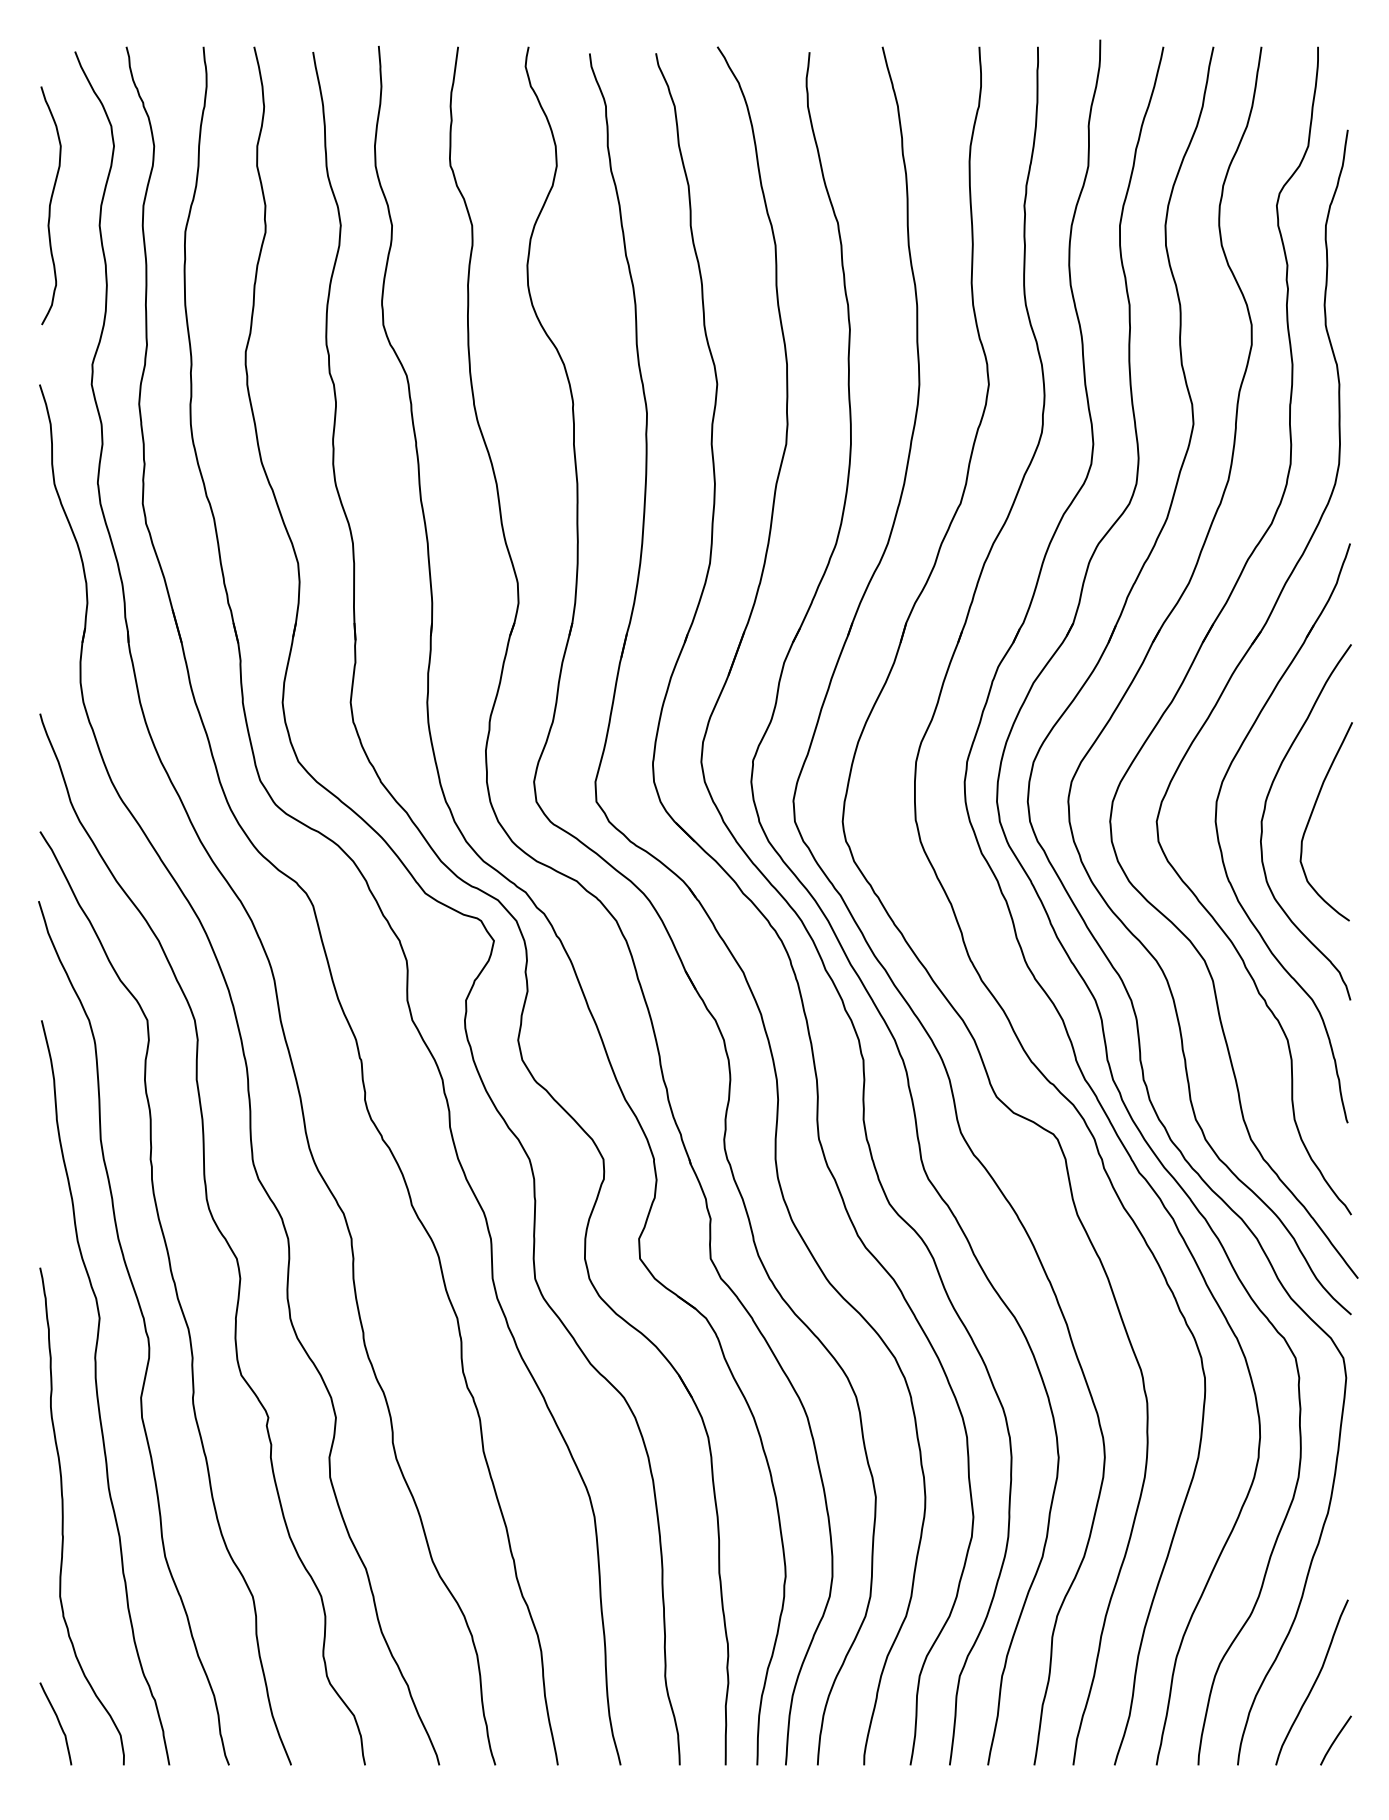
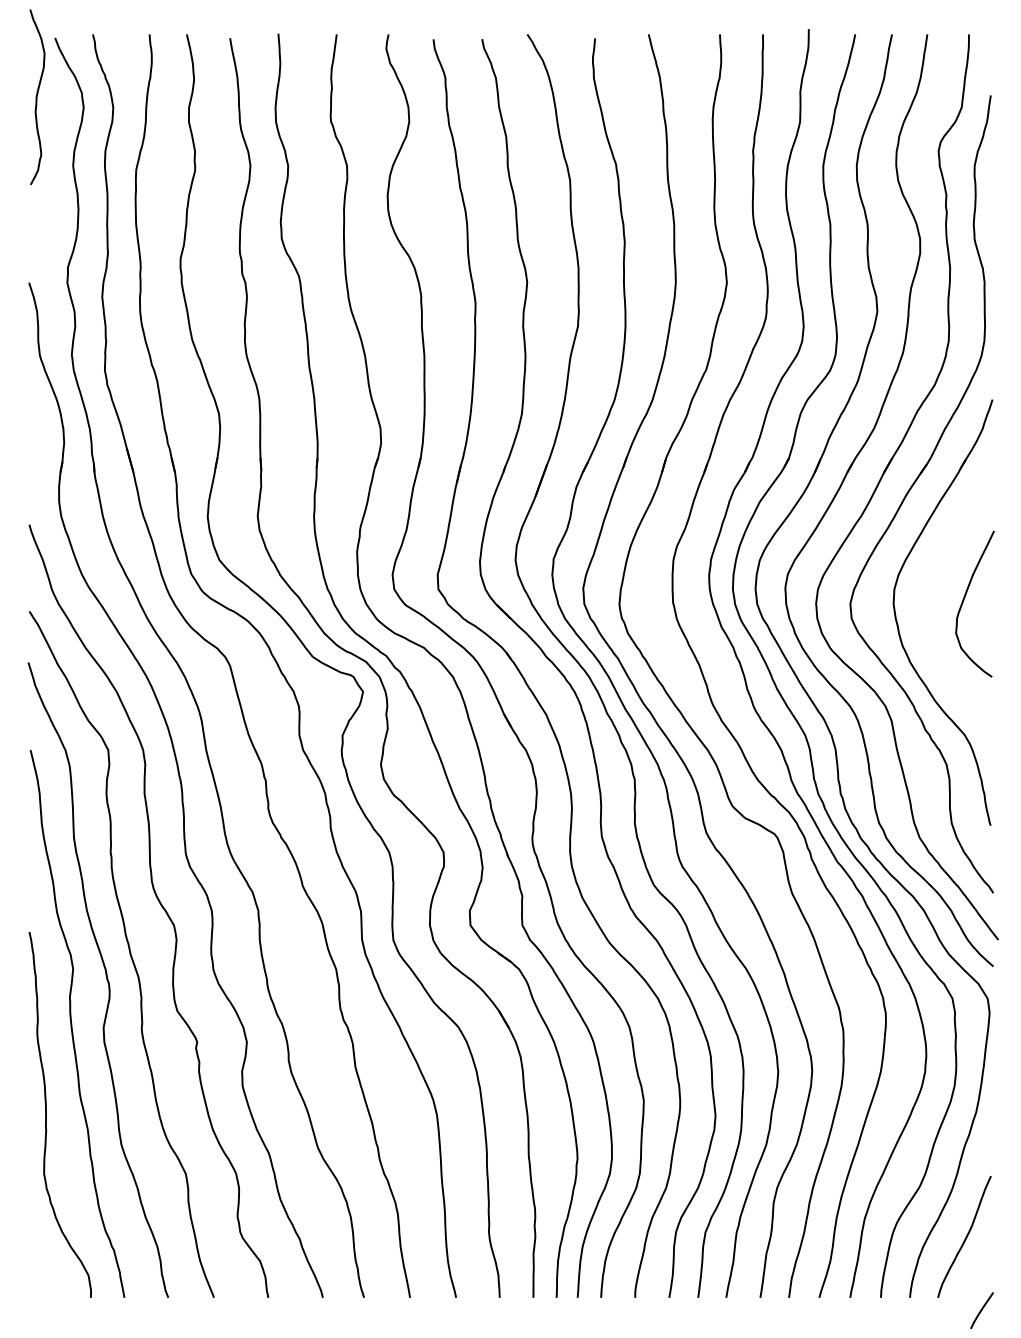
curve: (51, 206) -> (37, 97), moved
curve: (1265, 811) -> (930, 596), removed
curve: (57, 1722) -> (42, 1266), removed
line: (1335, 1740) -> (981, 1310), moved

